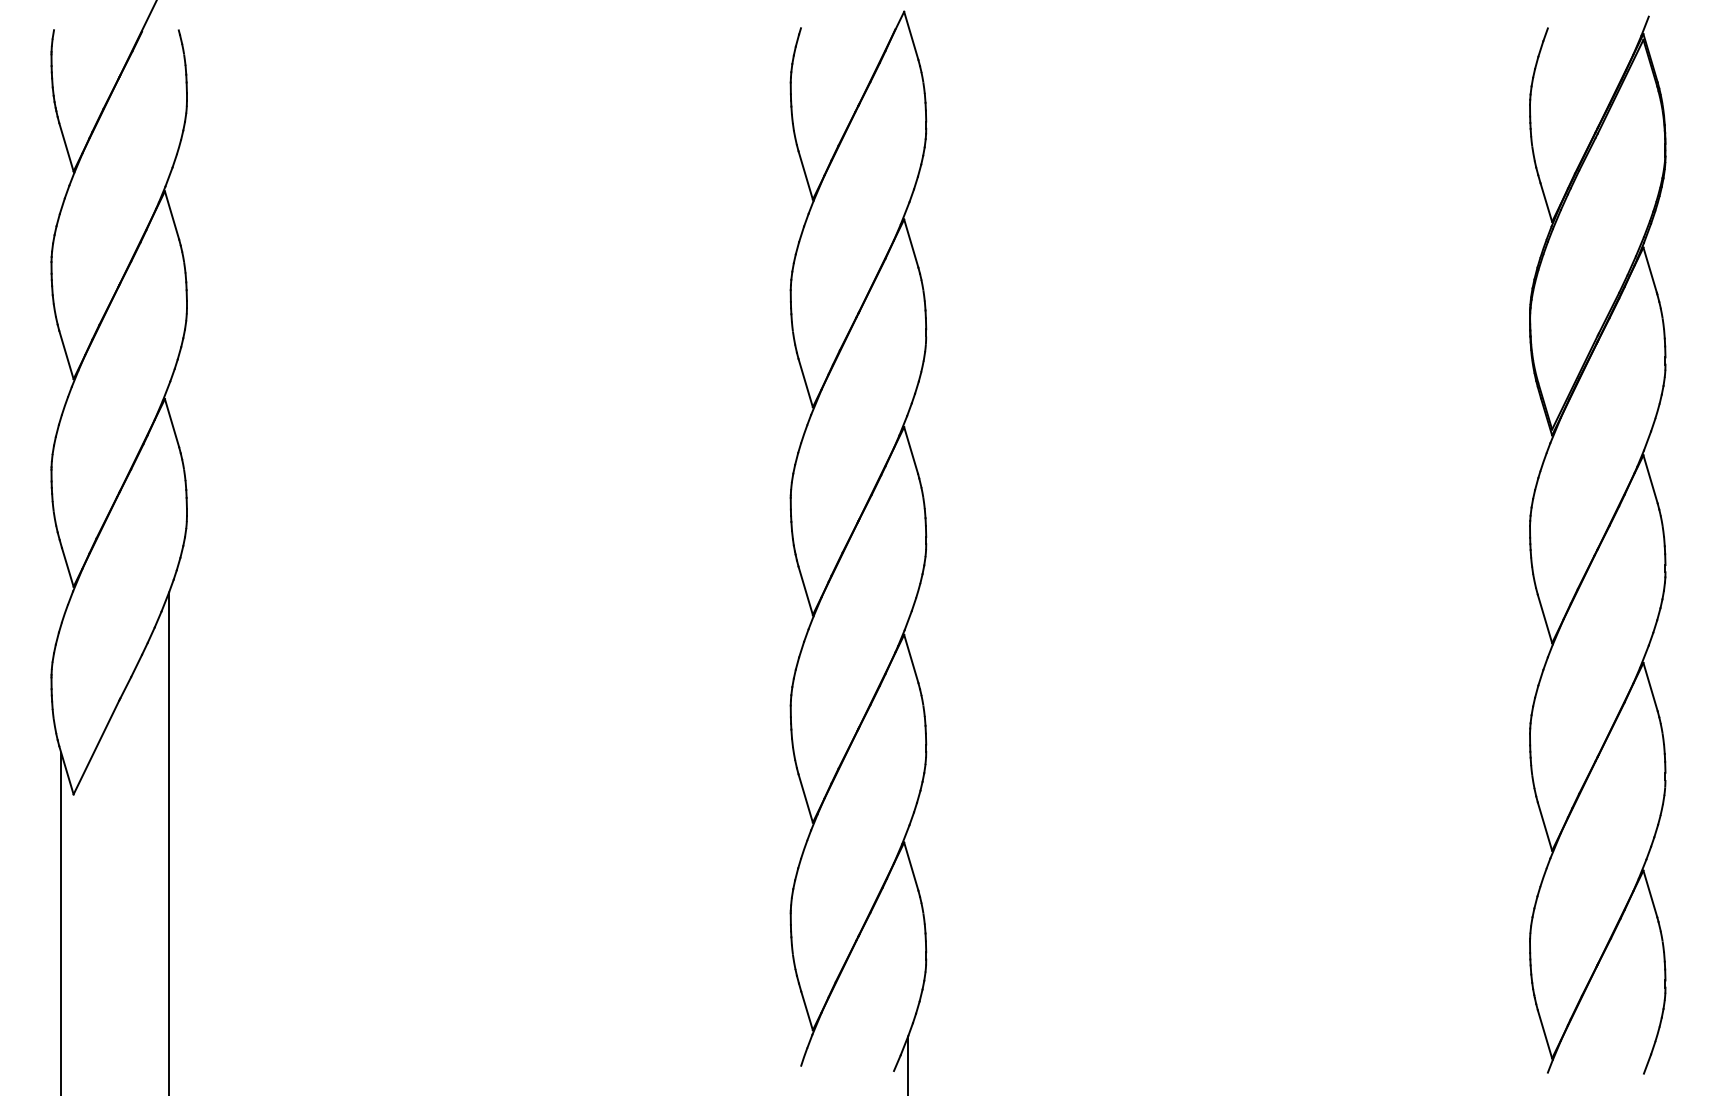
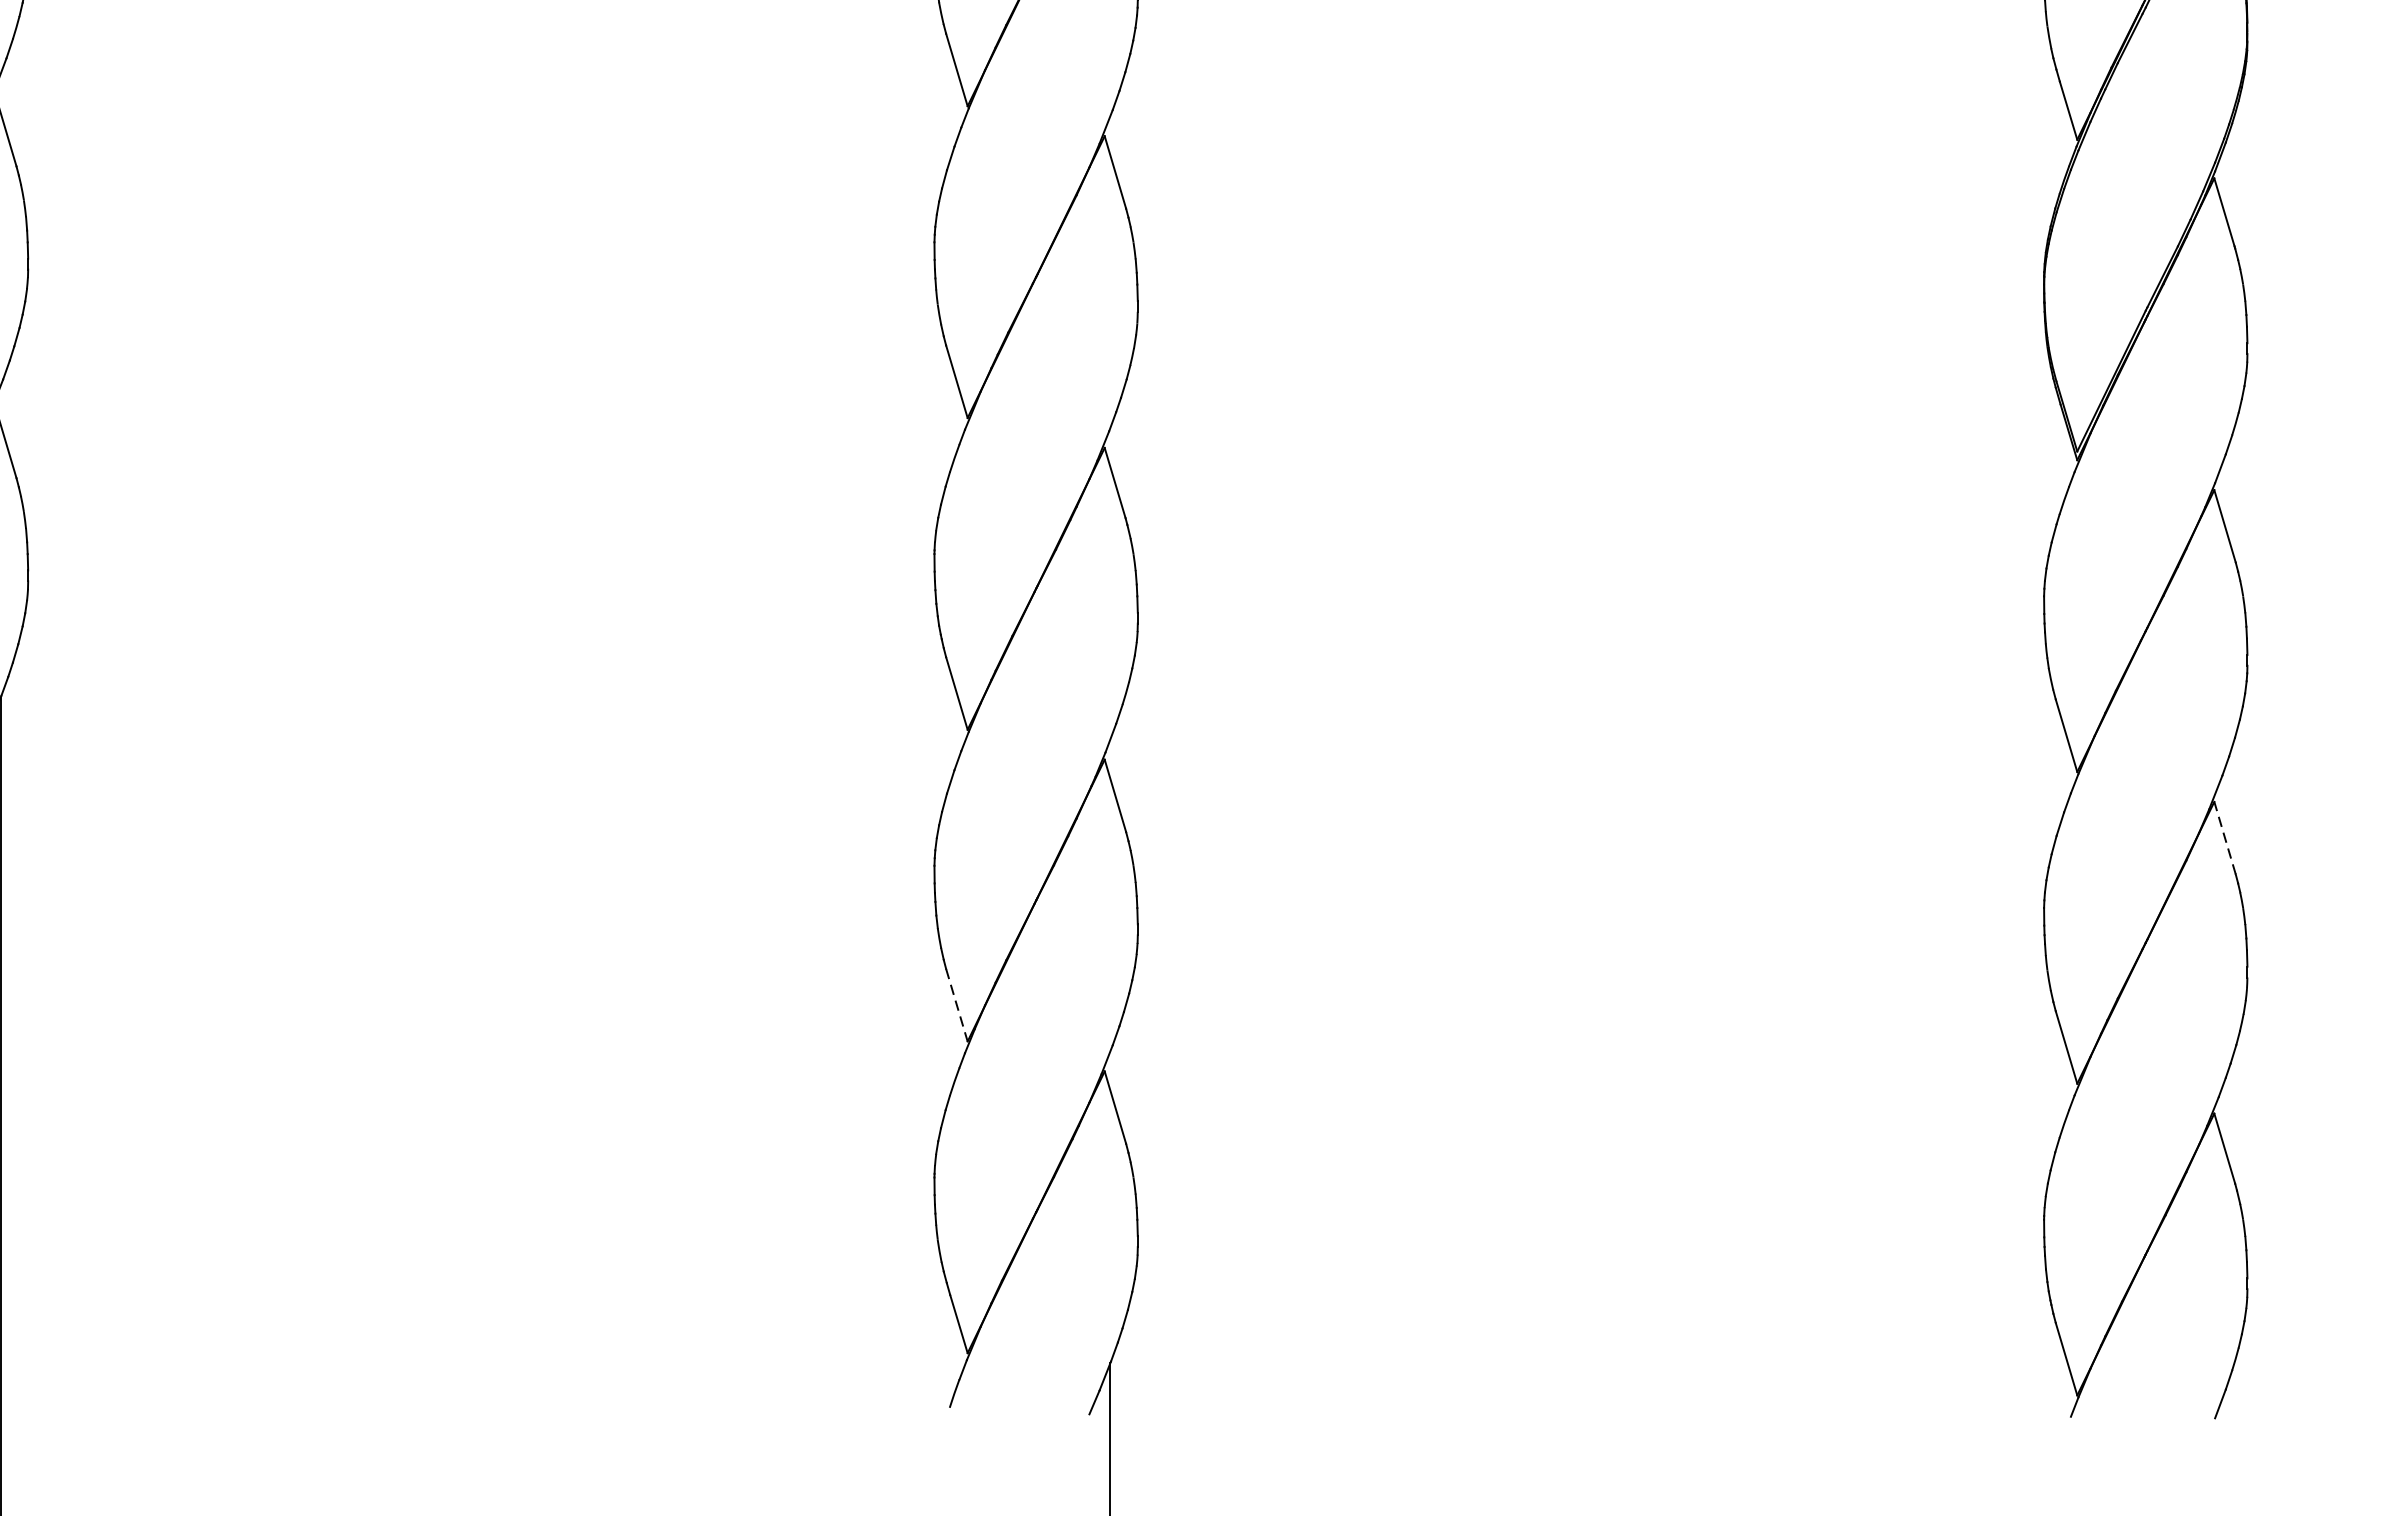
line: (1650, 686) -> (2224, 837), solid -> dashed
line: (805, 798) -> (956, 1005), solid -> dashed

